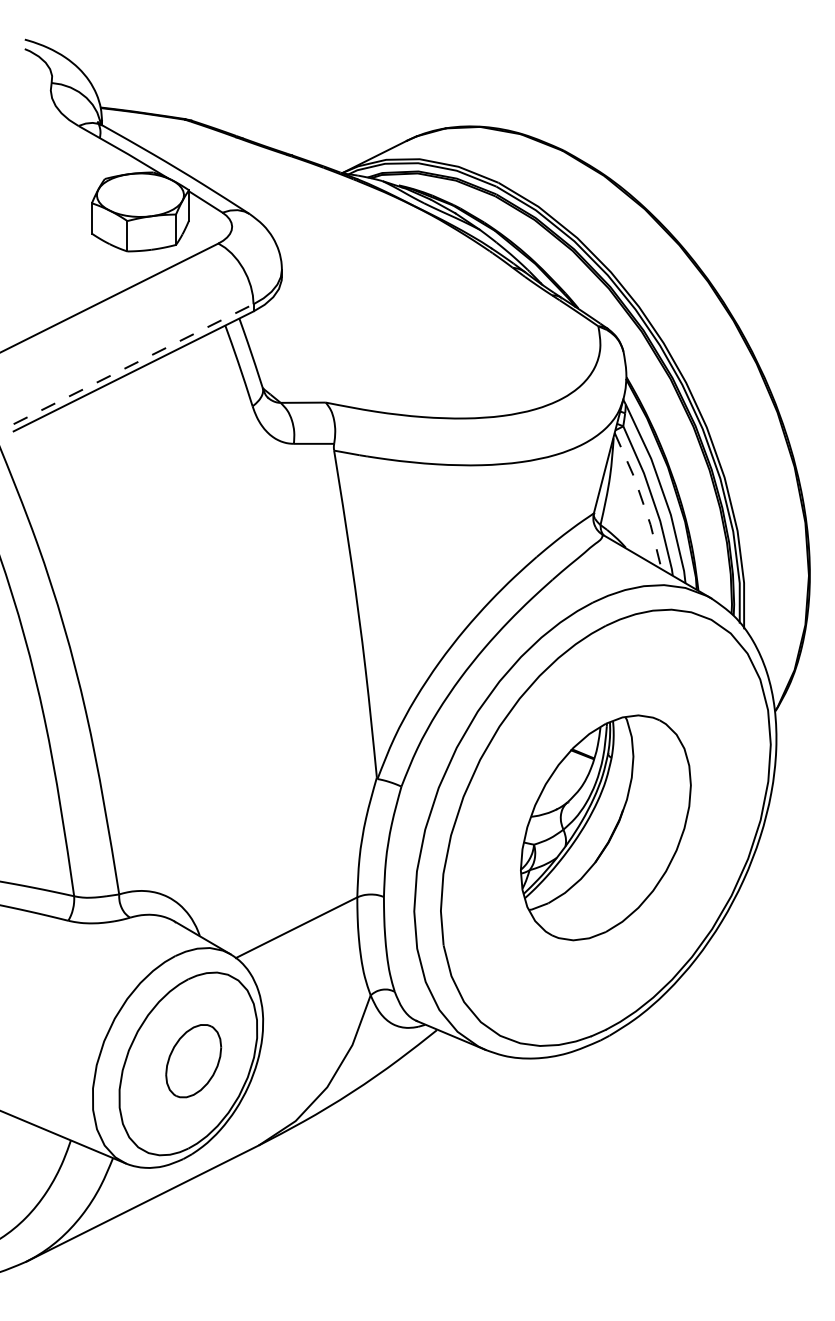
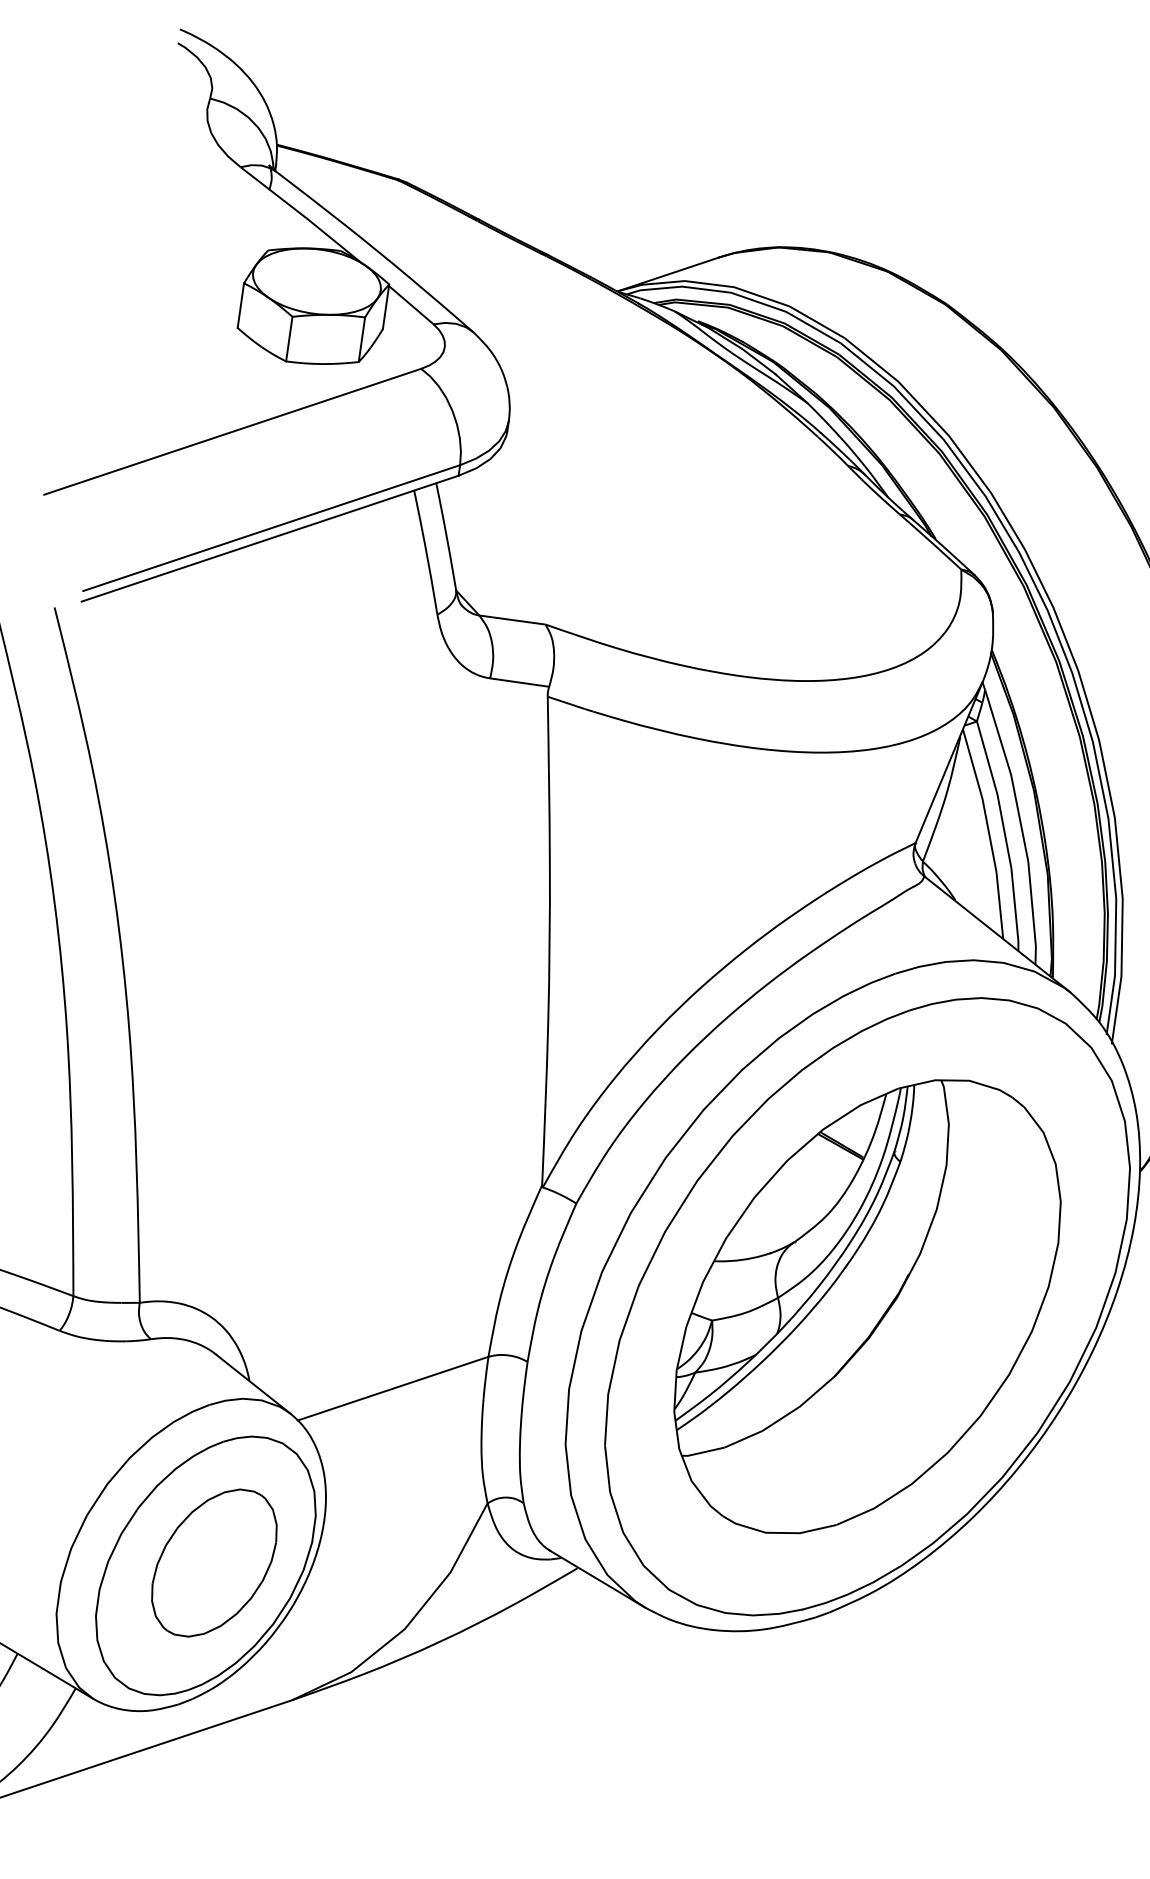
line: (134, 364) -> (272, 528), dashed -> solid
line: (642, 499) -> (989, 832), dashed -> solid
part: (605, 827) -> (867, 1306), size x1.43
part: (193, 1060) -> (214, 1561), size x1.43

